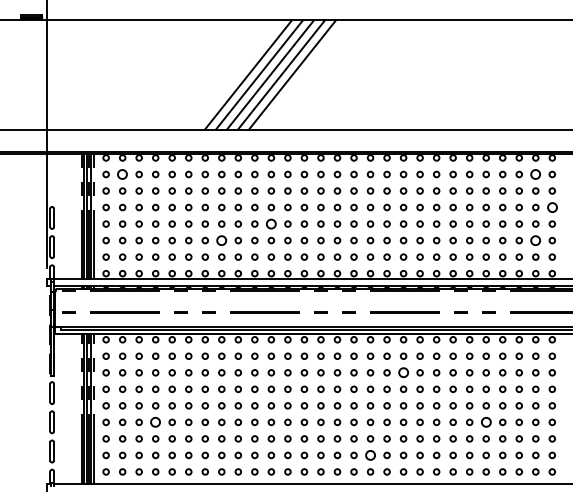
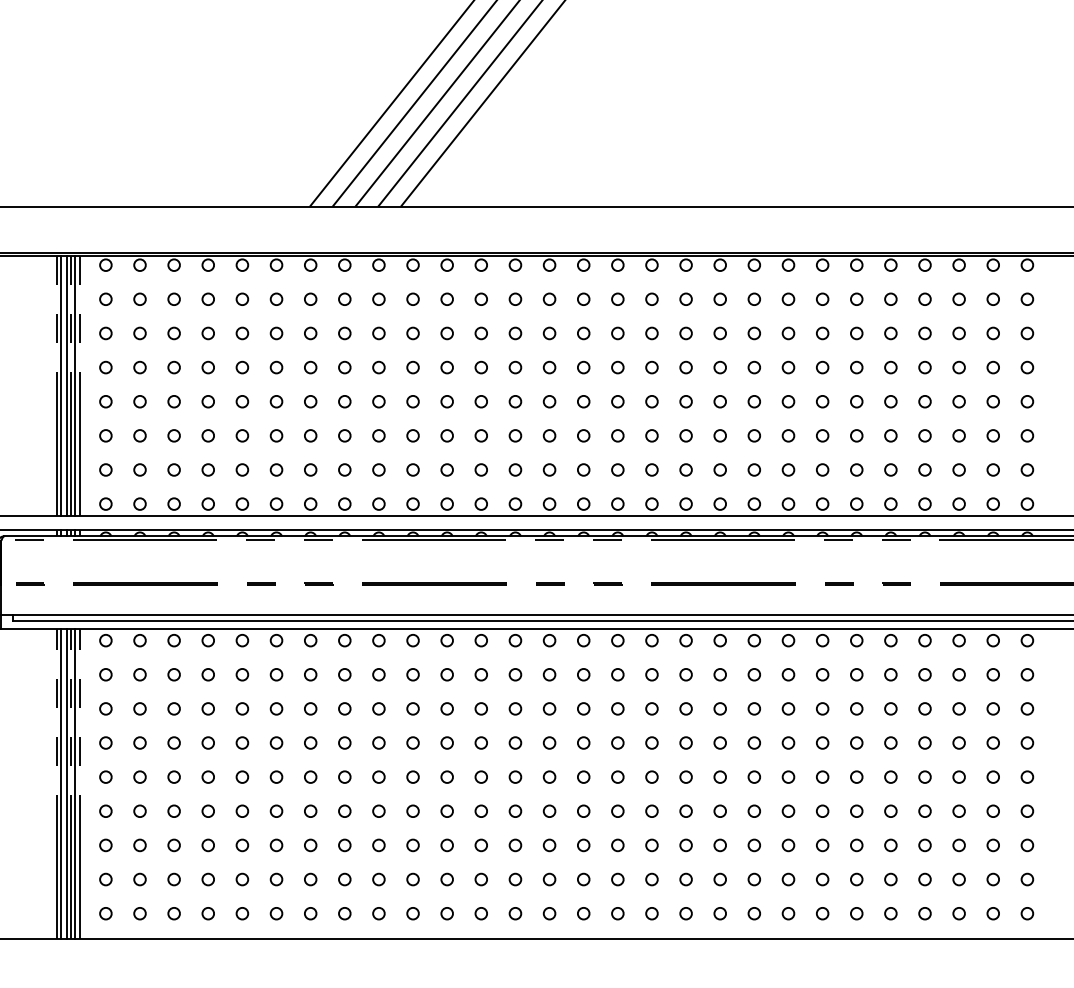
circle: (122, 174) -> (139, 299), size x0.62
circle: (535, 174) -> (992, 299), size x0.62
circle: (551, 207) -> (1025, 367), size x0.62
circle: (271, 223) -> (447, 400), size x0.62
circle: (221, 240) -> (344, 435), size x0.62
circle: (535, 240) -> (992, 435), size x0.62
circle: (403, 372) -> (720, 708), size x0.62
circle: (155, 422) -> (207, 811), size x0.62
circle: (485, 422) -> (889, 811), size x0.62
circle: (370, 455) -> (651, 879), size x0.62

